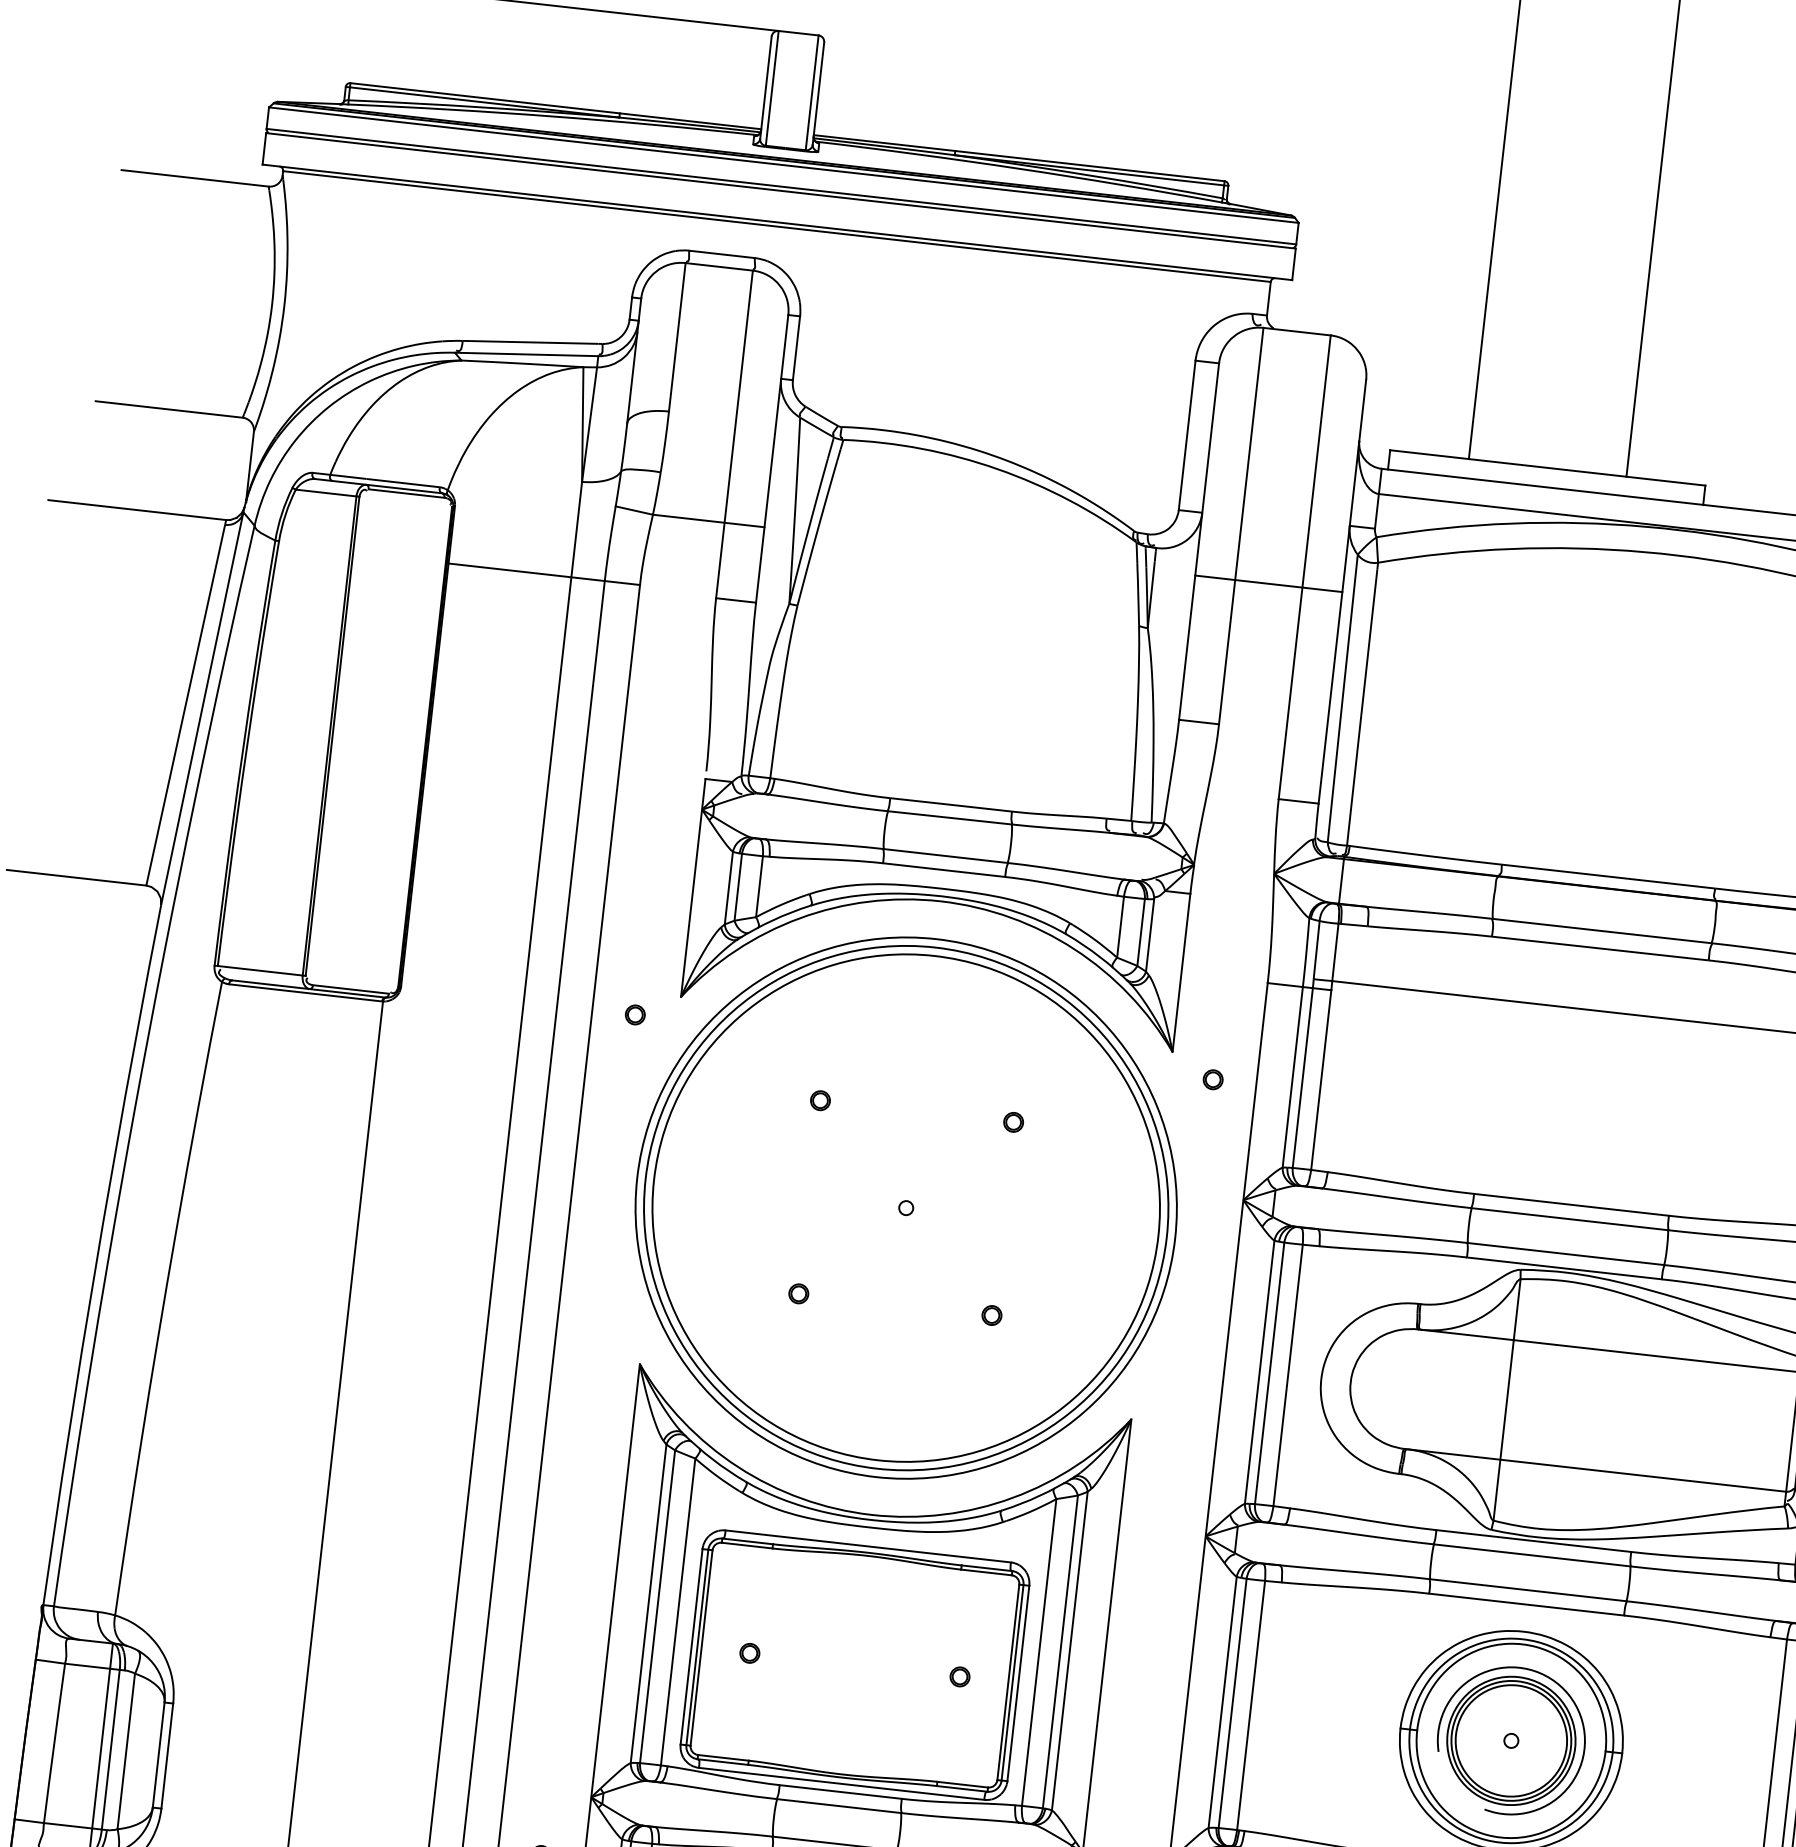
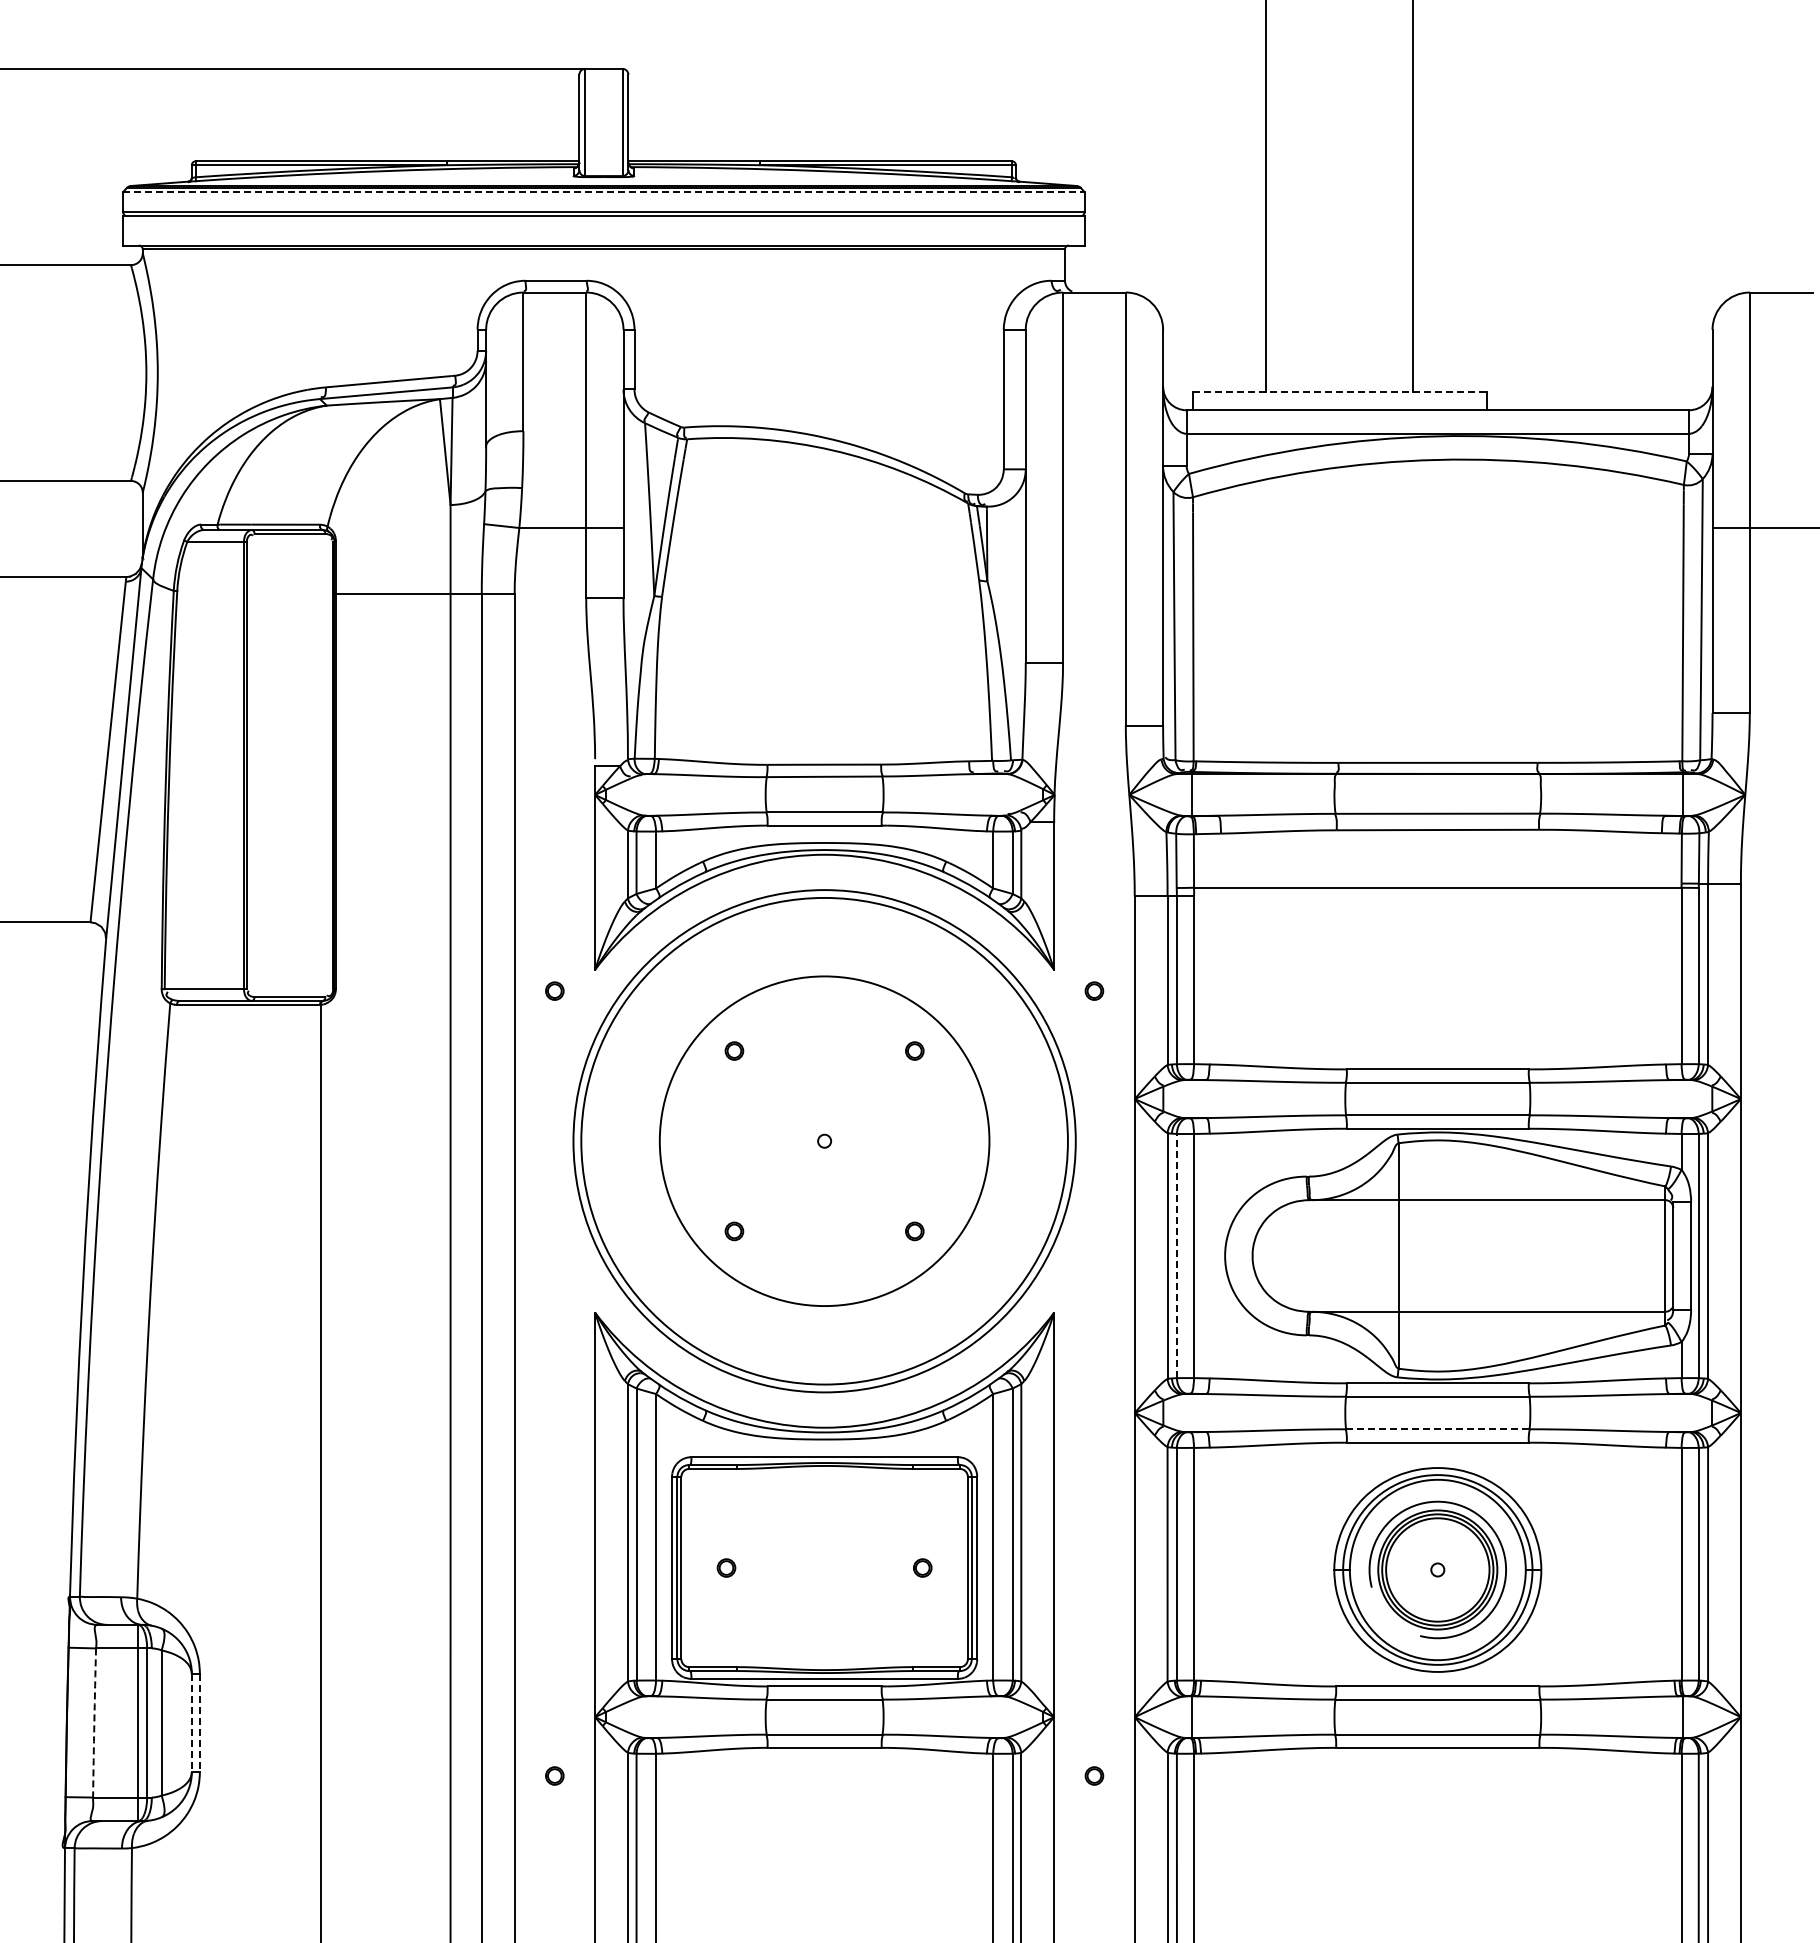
line: (783, 165) -> (603, 192), solid -> dashed
line: (1548, 468) -> (1340, 392), solid -> dashed
line: (1268, 584) -> (1094, 528), removed
circle: (906, 1207) -> (824, 1140), size x0.7
line: (1269, 1372) -> (1176, 1255), solid -> dashed
line: (1527, 1590) -> (1437, 1429), solid -> dashed
arc: (54, 1742) -> (94, 1722), solid -> dashed
line: (158, 1755) -> (191, 1723), solid -> dashed
line: (166, 1756) -> (199, 1723), solid -> dashed

